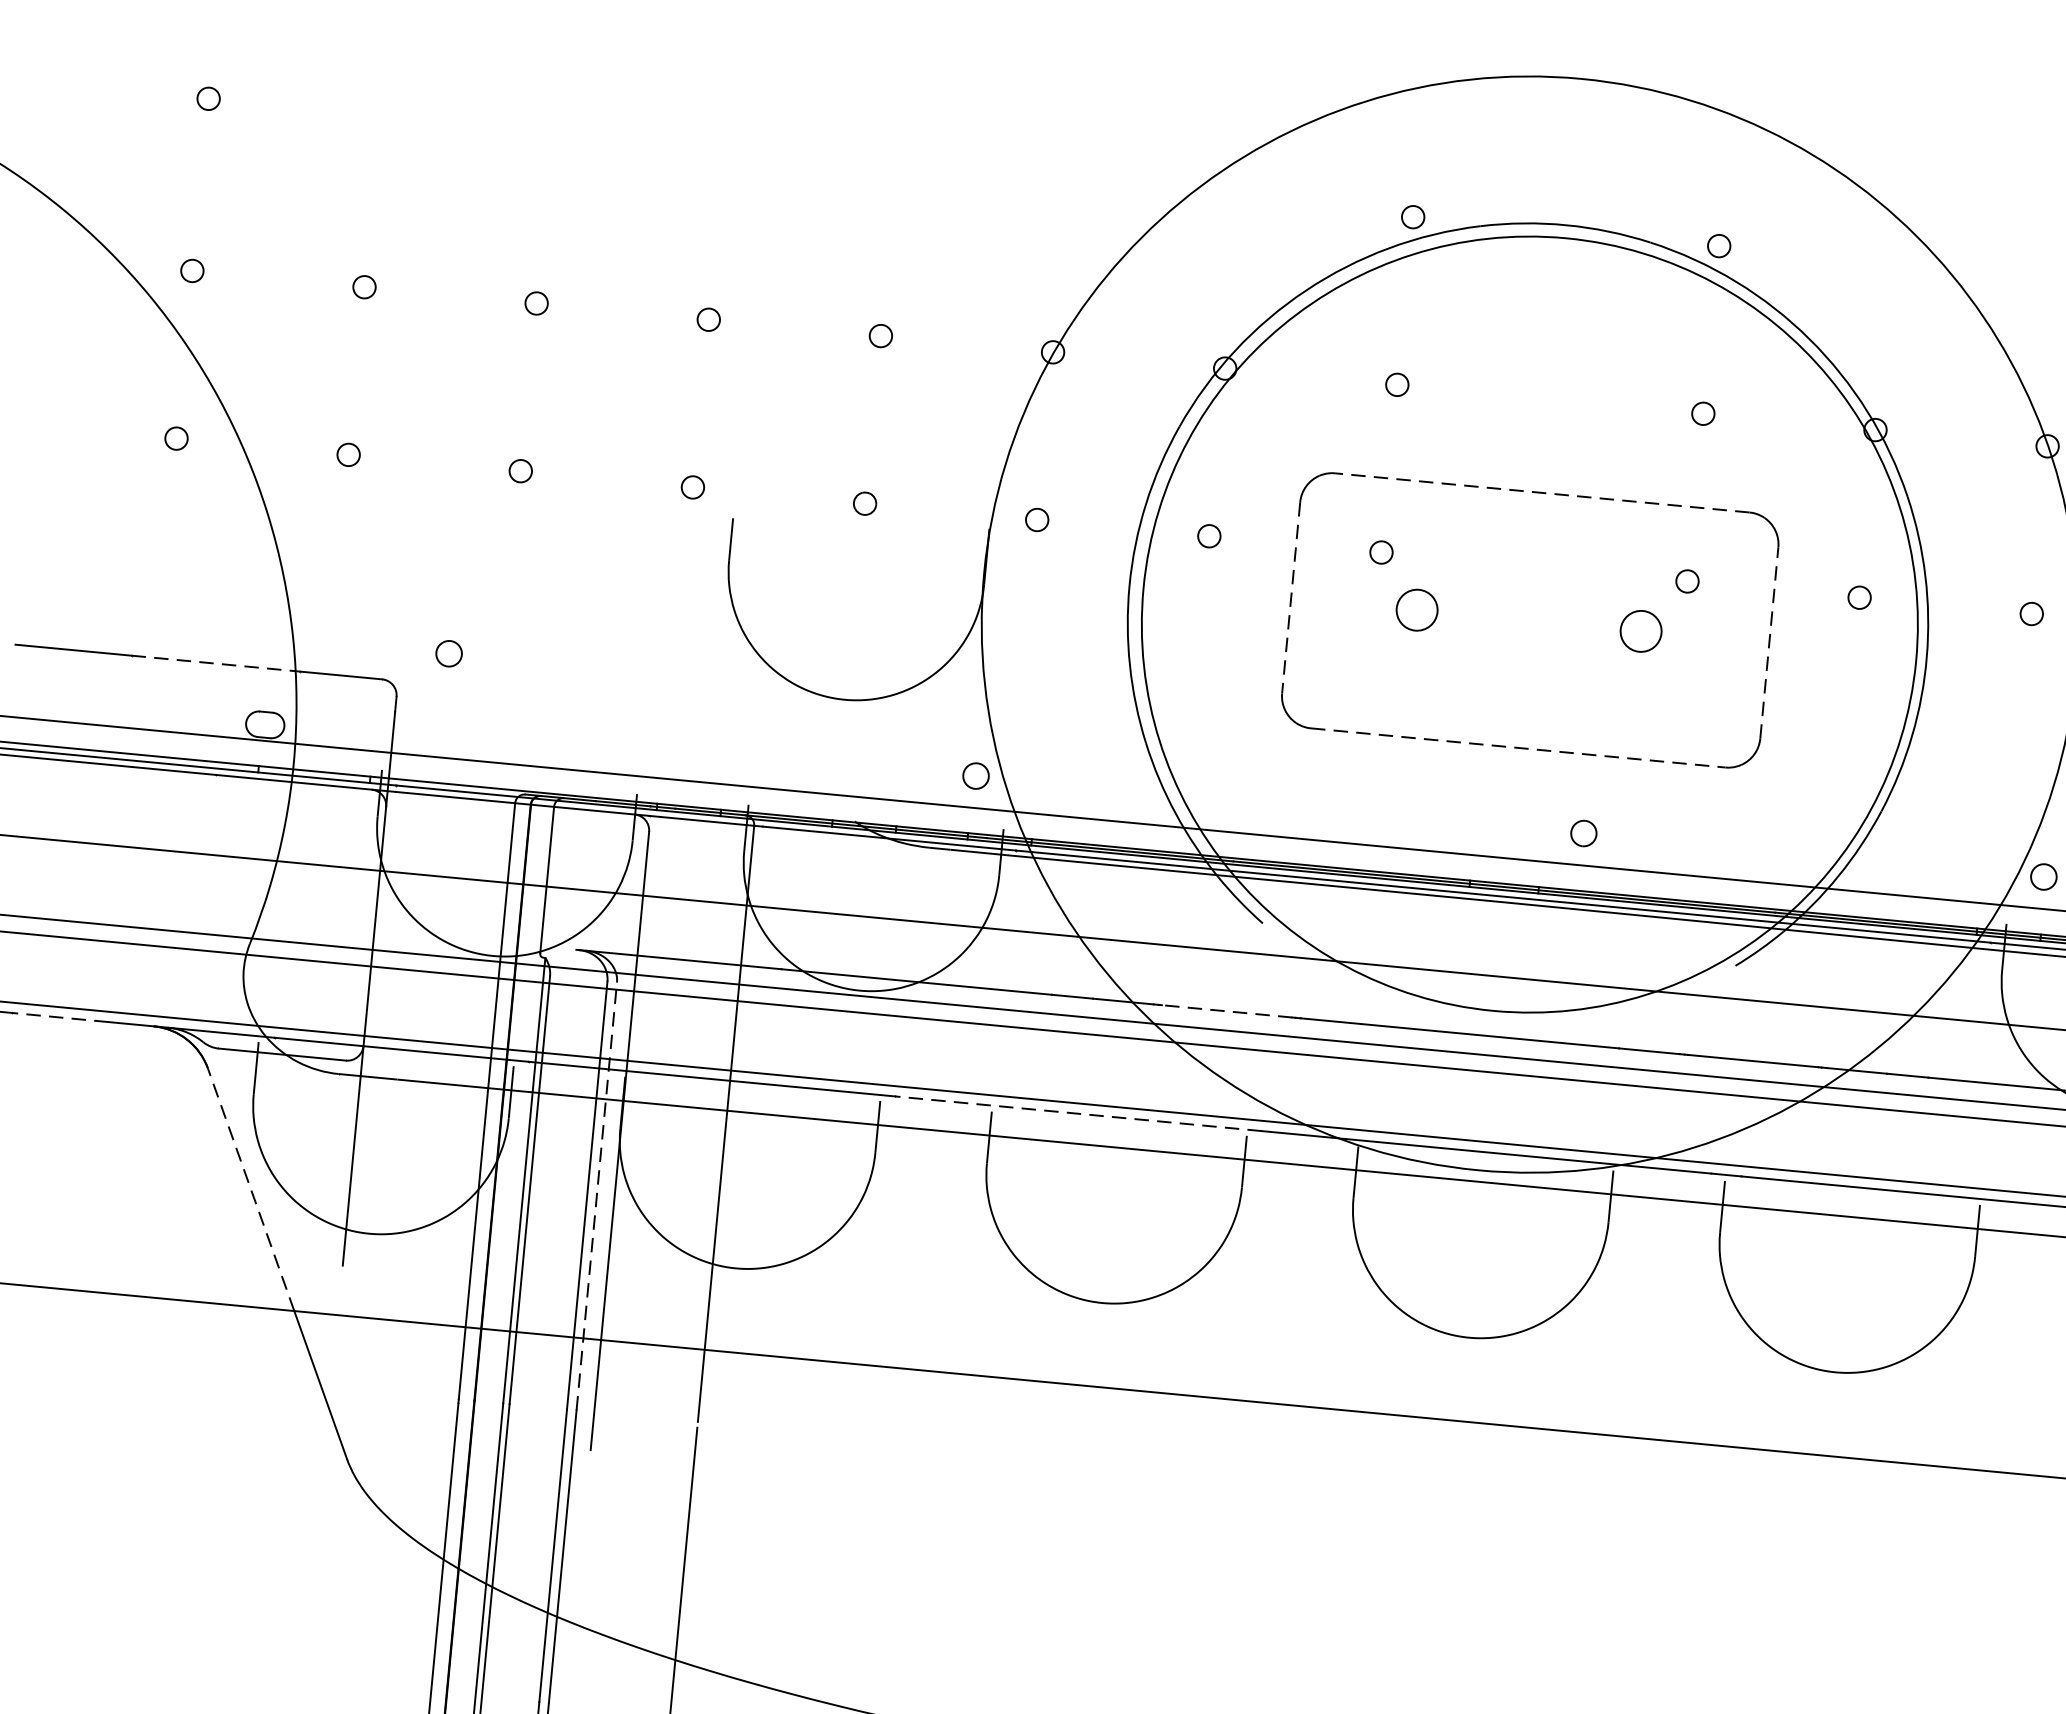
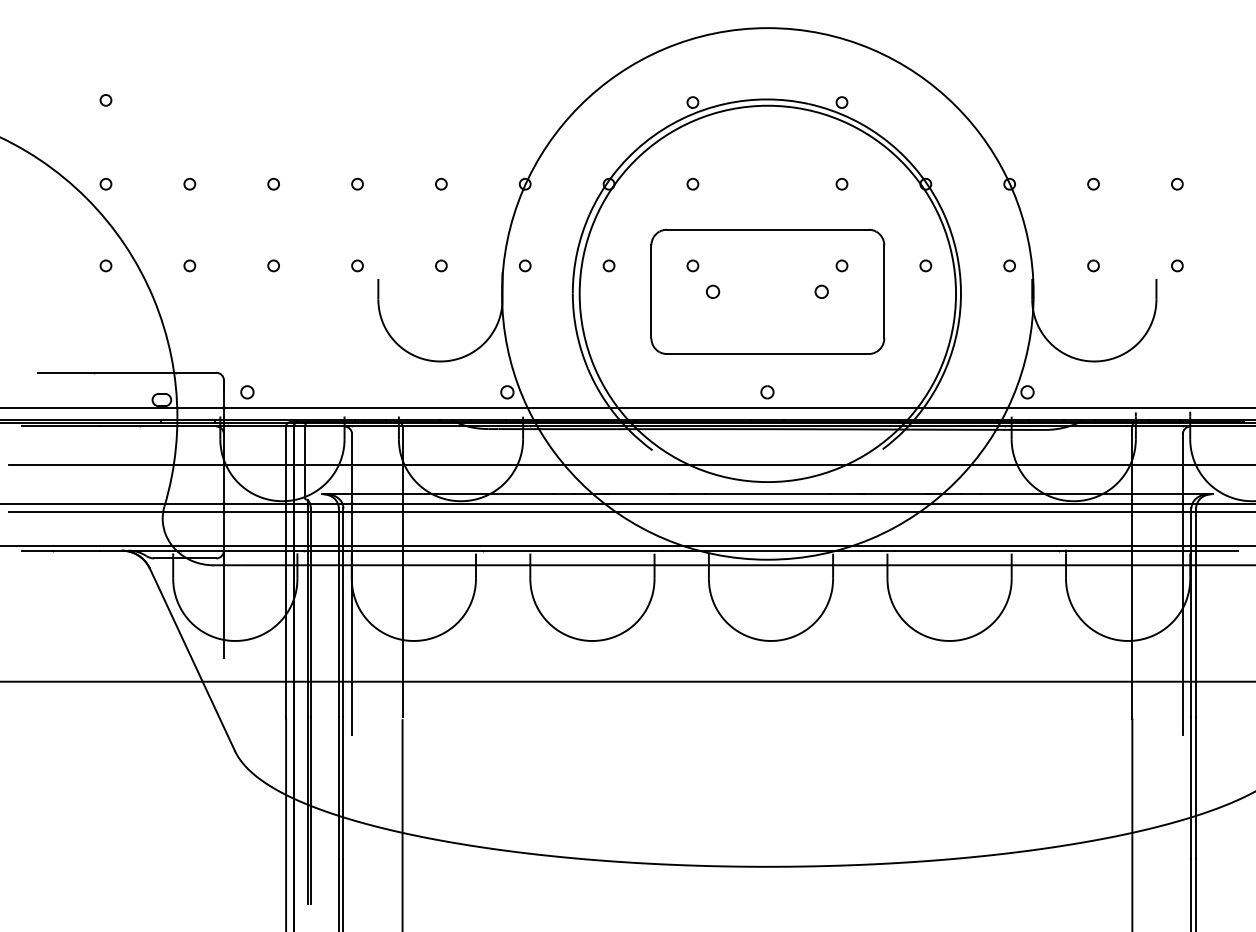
line: (1541, 492) -> (767, 229), dashed -> solid
line: (1291, 597) -> (651, 291), dashed -> solid
circle: (1418, 609) -> (713, 291), size x0.62
circle: (1640, 630) -> (821, 291), size x0.62
line: (1769, 642) -> (884, 291), dashed -> solid
circle: (449, 654) -> (247, 392), moved
line: (216, 663) -> (135, 372), dashed -> solid
line: (1517, 748) -> (767, 354), dashed -> solid
part: (1583, 833) -> (767, 392), moved
line: (1227, 1011) -> (639, 494), dashed -> solid
line: (60, 1017) -> (76, 550), dashed -> solid
line: (1076, 1113) -> (571, 550), dashed -> solid
line: (251, 1188) -> (176, 624), dashed -> solid
line: (596, 1196) -> (343, 612), dashed -> solid

